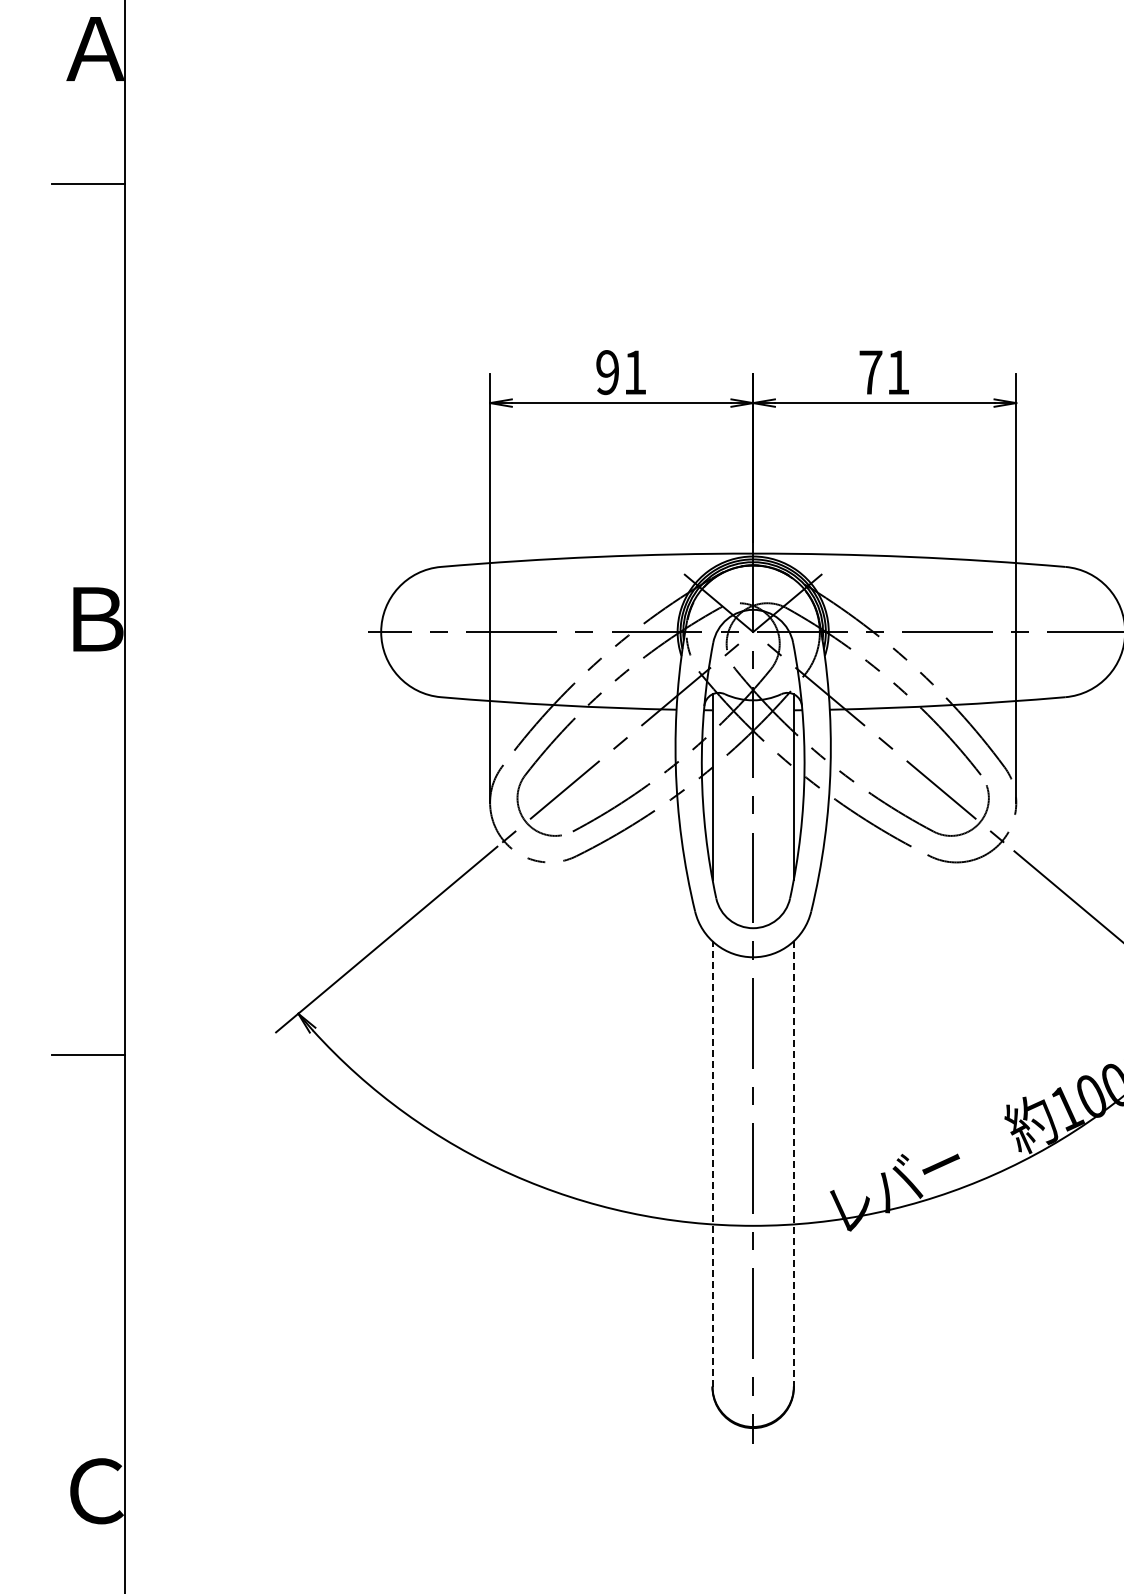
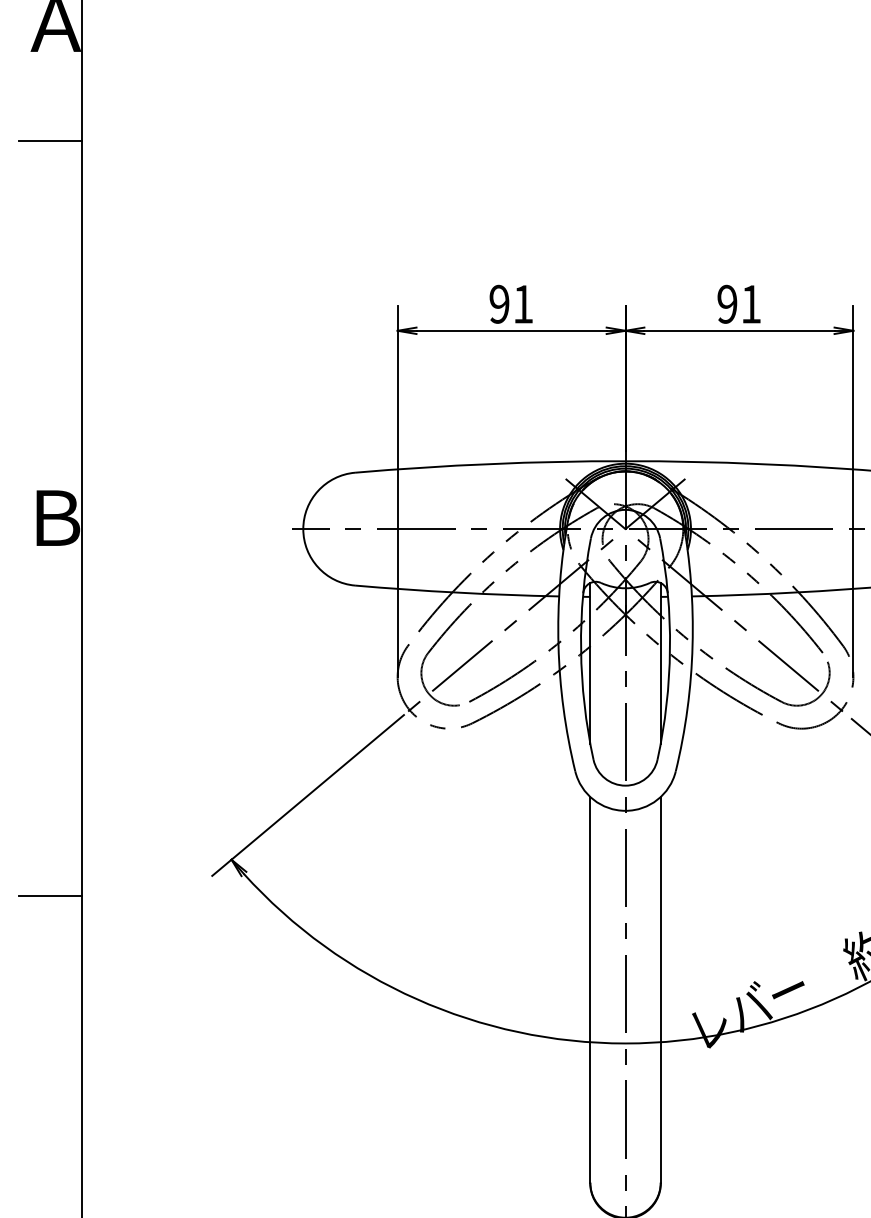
text: (870, 372) -> (727, 304), 71 -> 91
line: (712, 1163) -> (590, 989), dashed -> solid
line: (793, 1163) -> (660, 989), dashed -> solid

